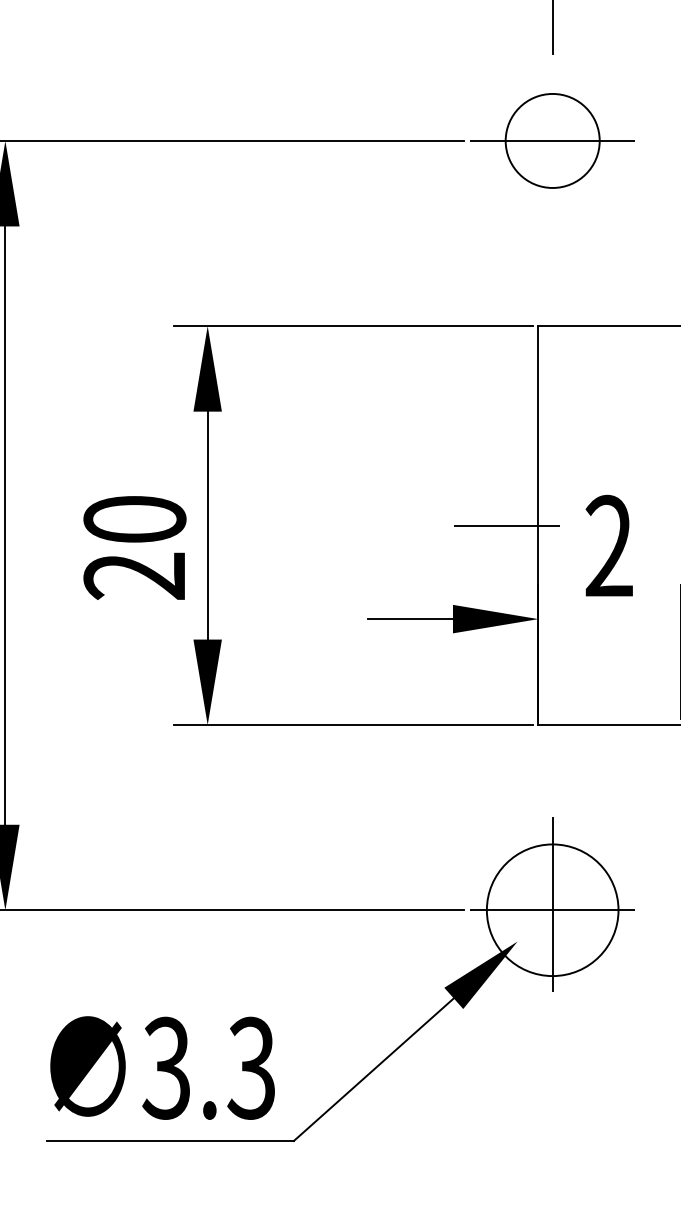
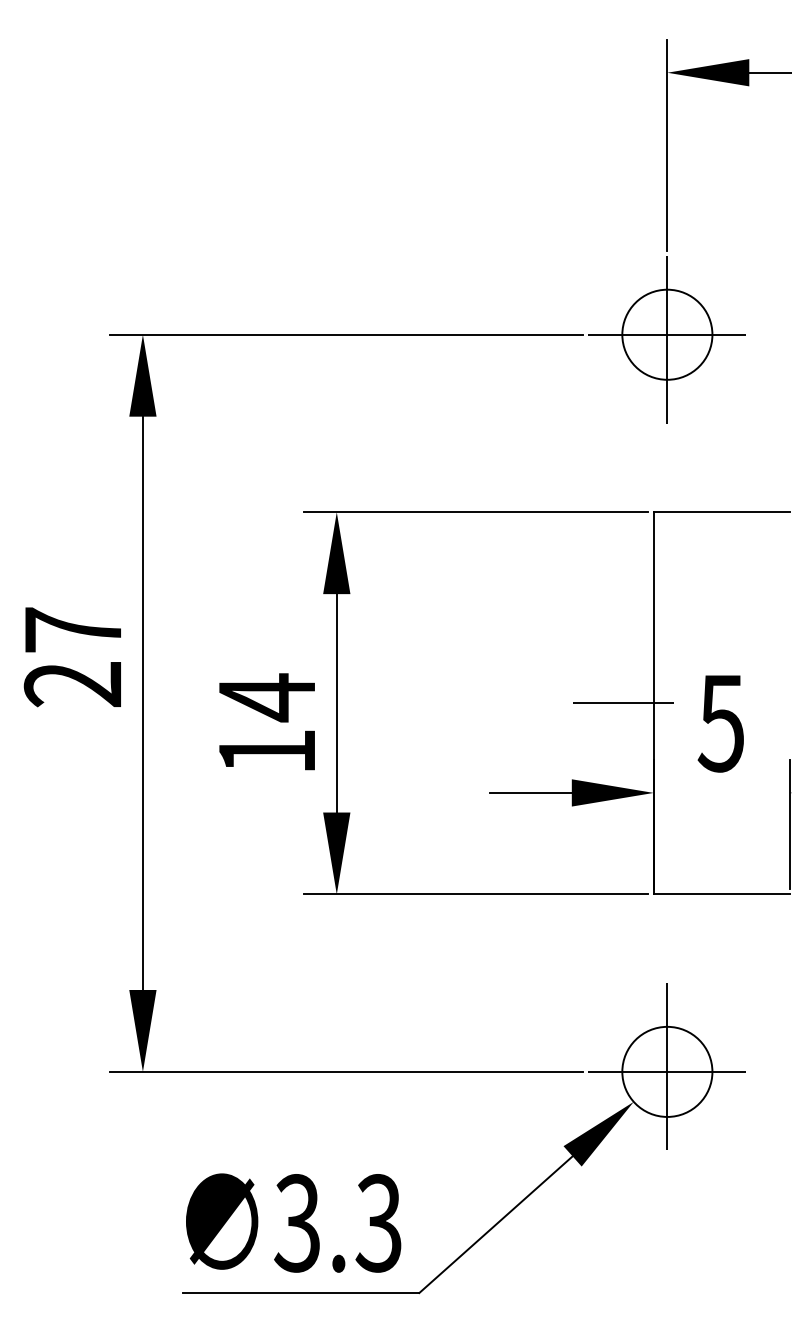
line: (552, 146) -> (667, 340), added
text: (608, 545) -> (720, 722), 2 -> 5
text: (134, 546) -> (266, 723), 20 -> 14
circle: (552, 909) -> (667, 1071), size x0.71

